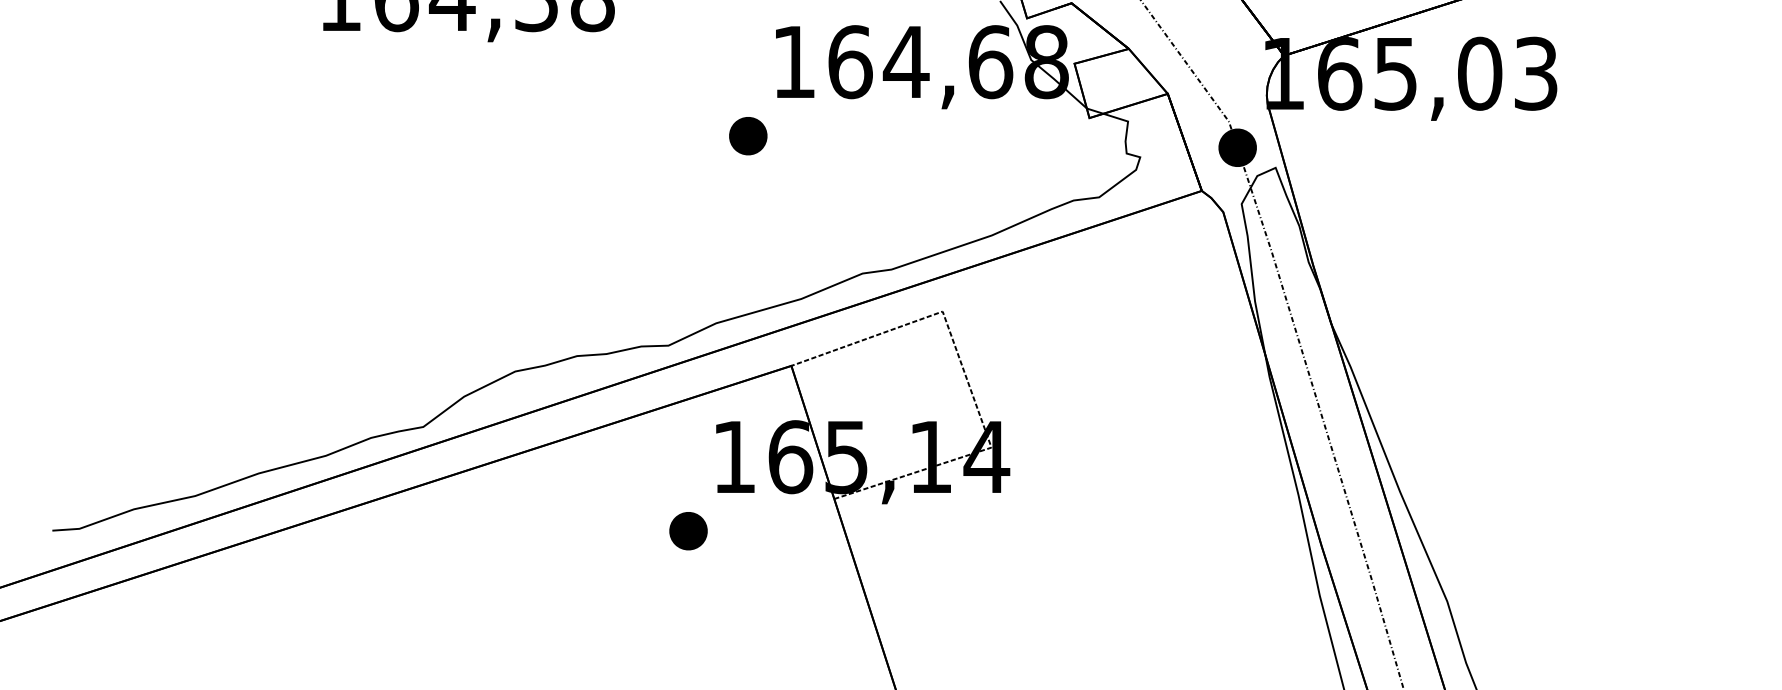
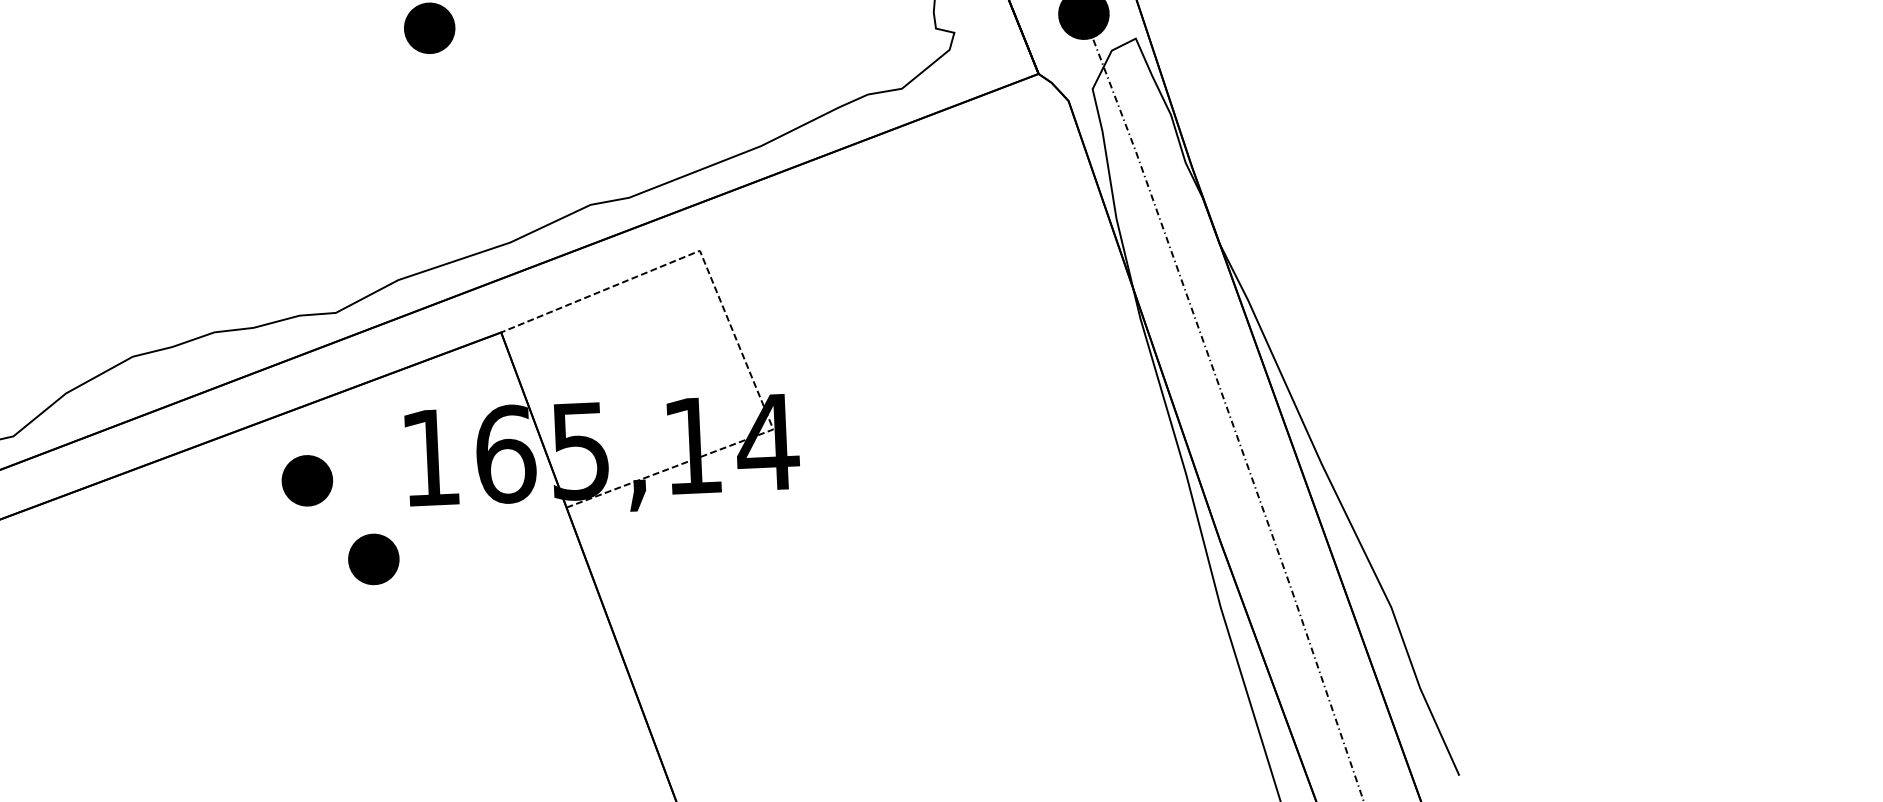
part: (641, 470) -> (307, 481), added

